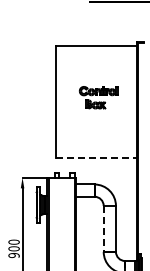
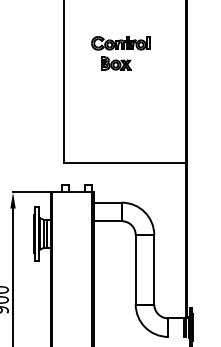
part: (98, 97) -> (120, 53), moved
line: (96, 158) -> (124, 163), dashed -> solid
line: (103, 228) -> (135, 269), dashed -> solid

